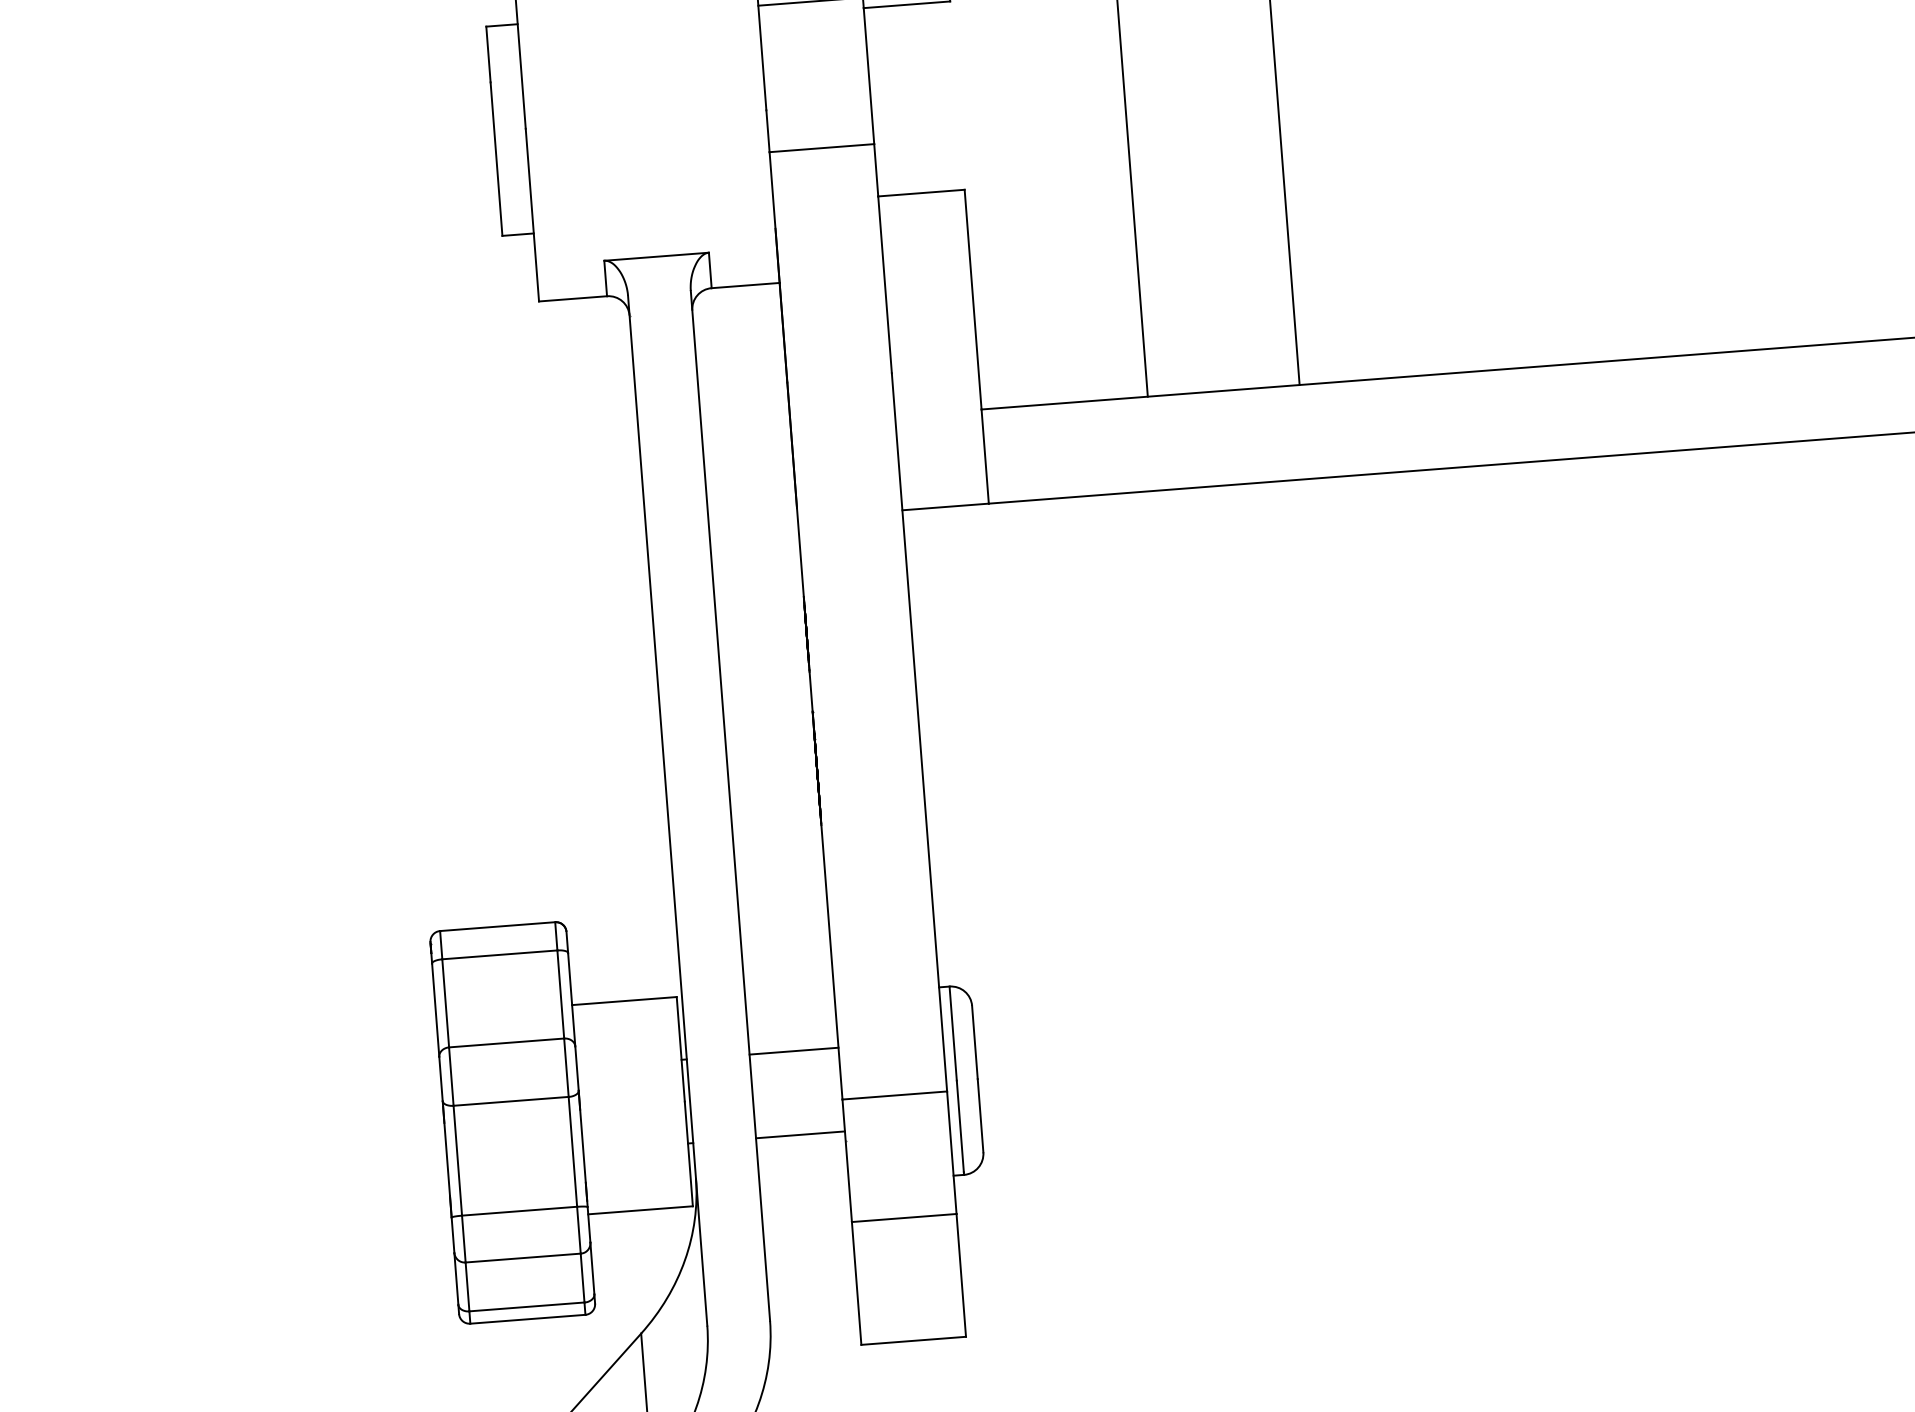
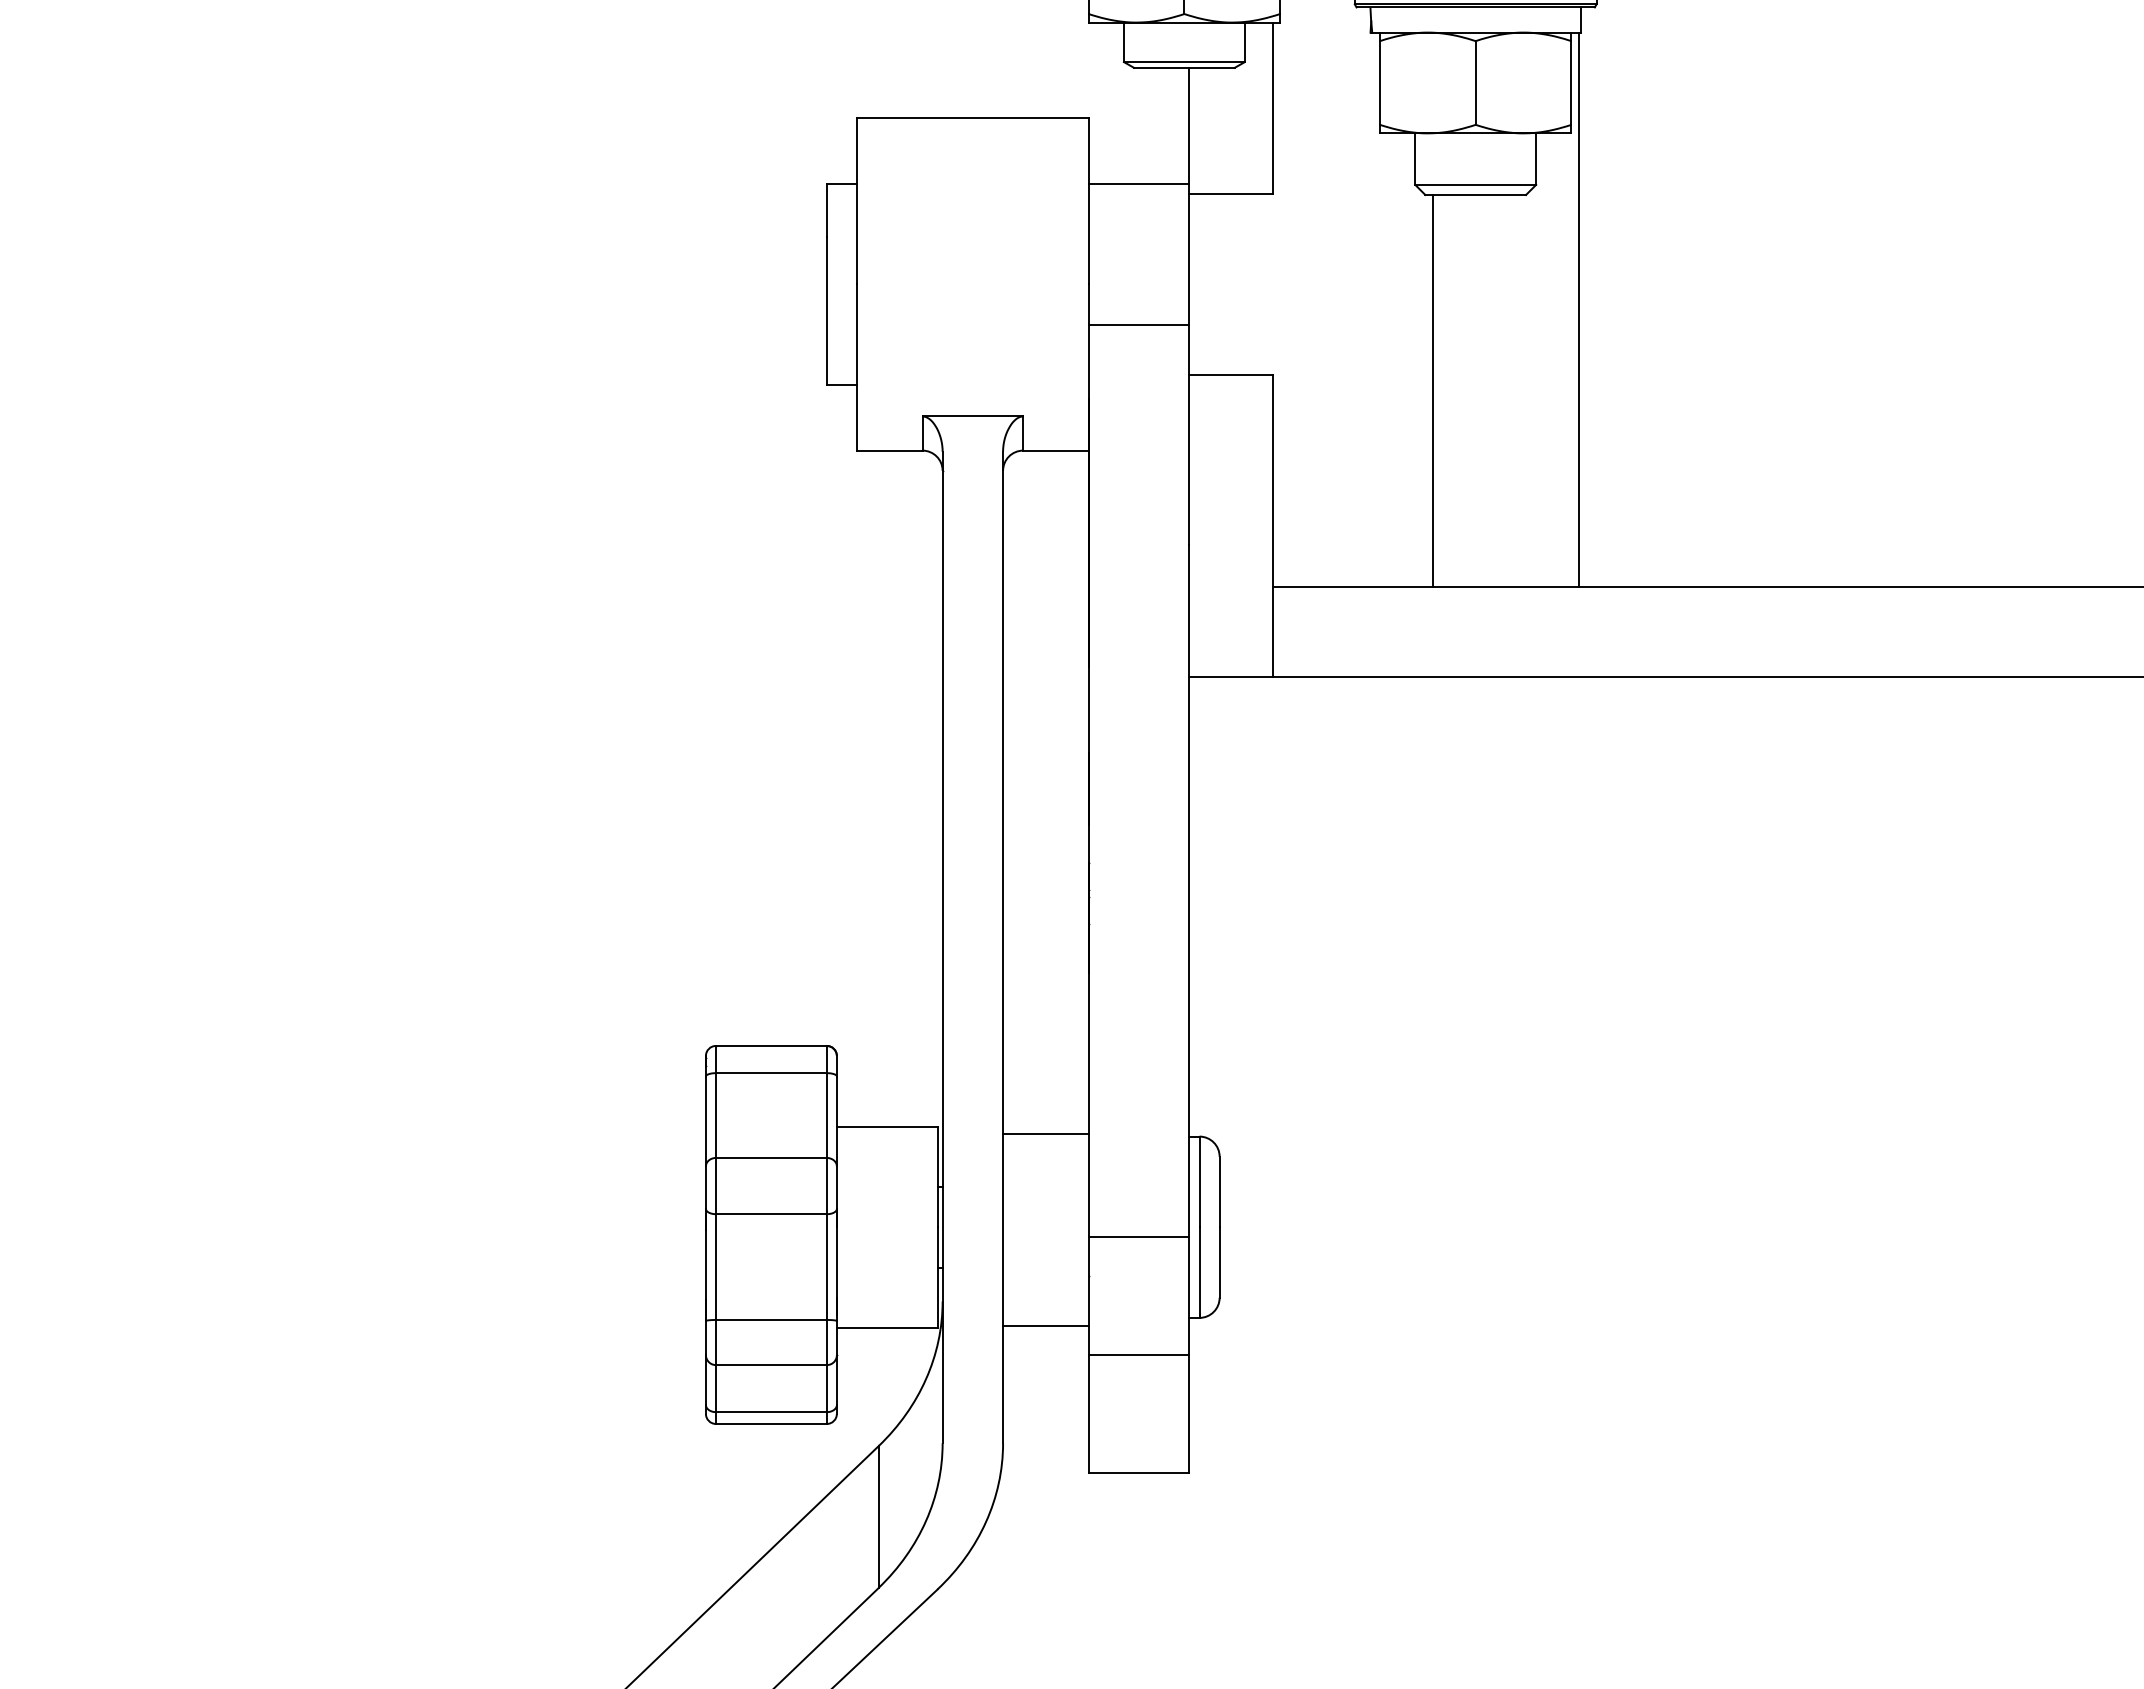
line: (793, 1050) -> (1045, 1133), moved
line: (800, 1134) -> (1045, 1325), moved

